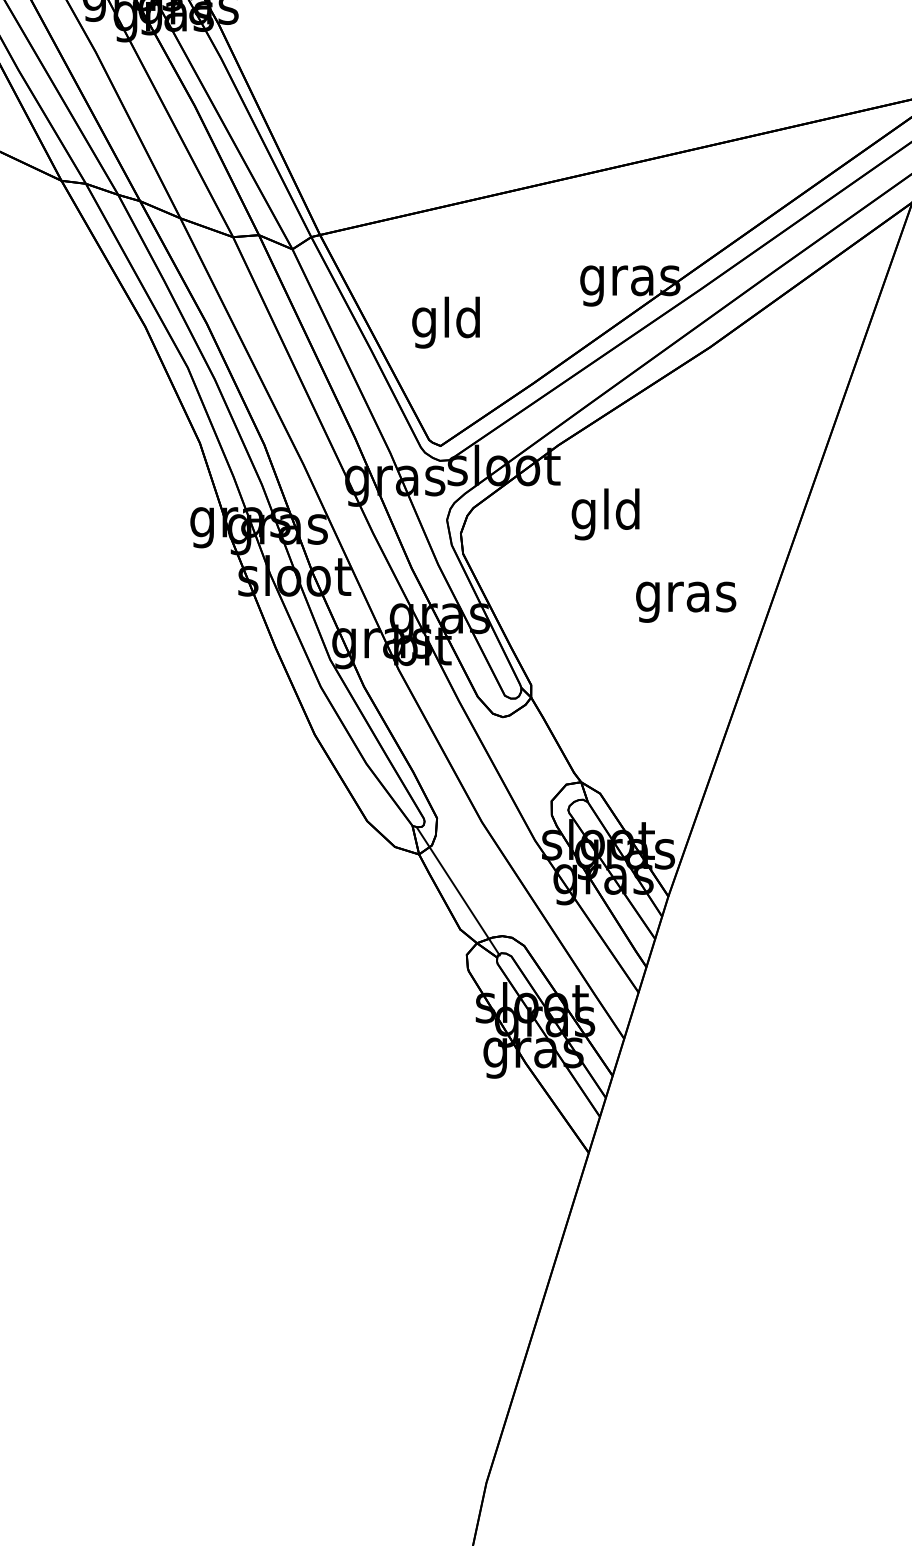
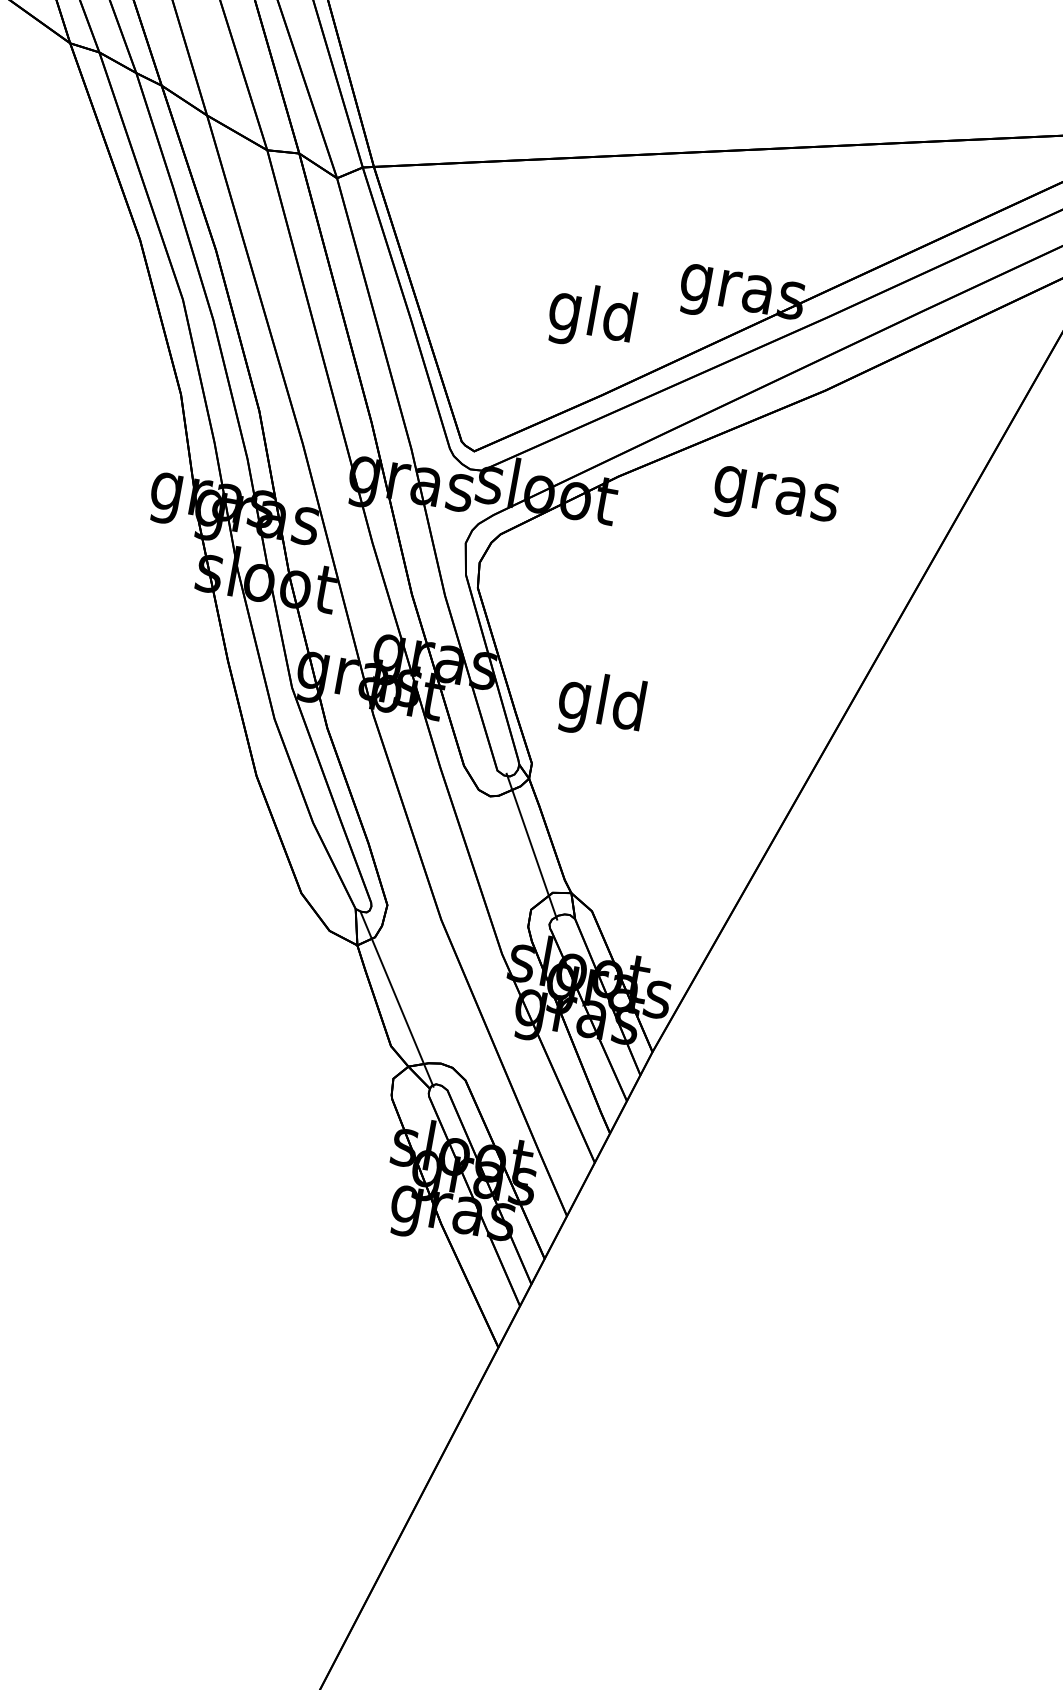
text: (445, 322) -> (590, 316), moved
text: (605, 514) -> (600, 705), moved
text: (686, 601) -> (775, 499), moved
line: (542, 750) -> (531, 845), added

